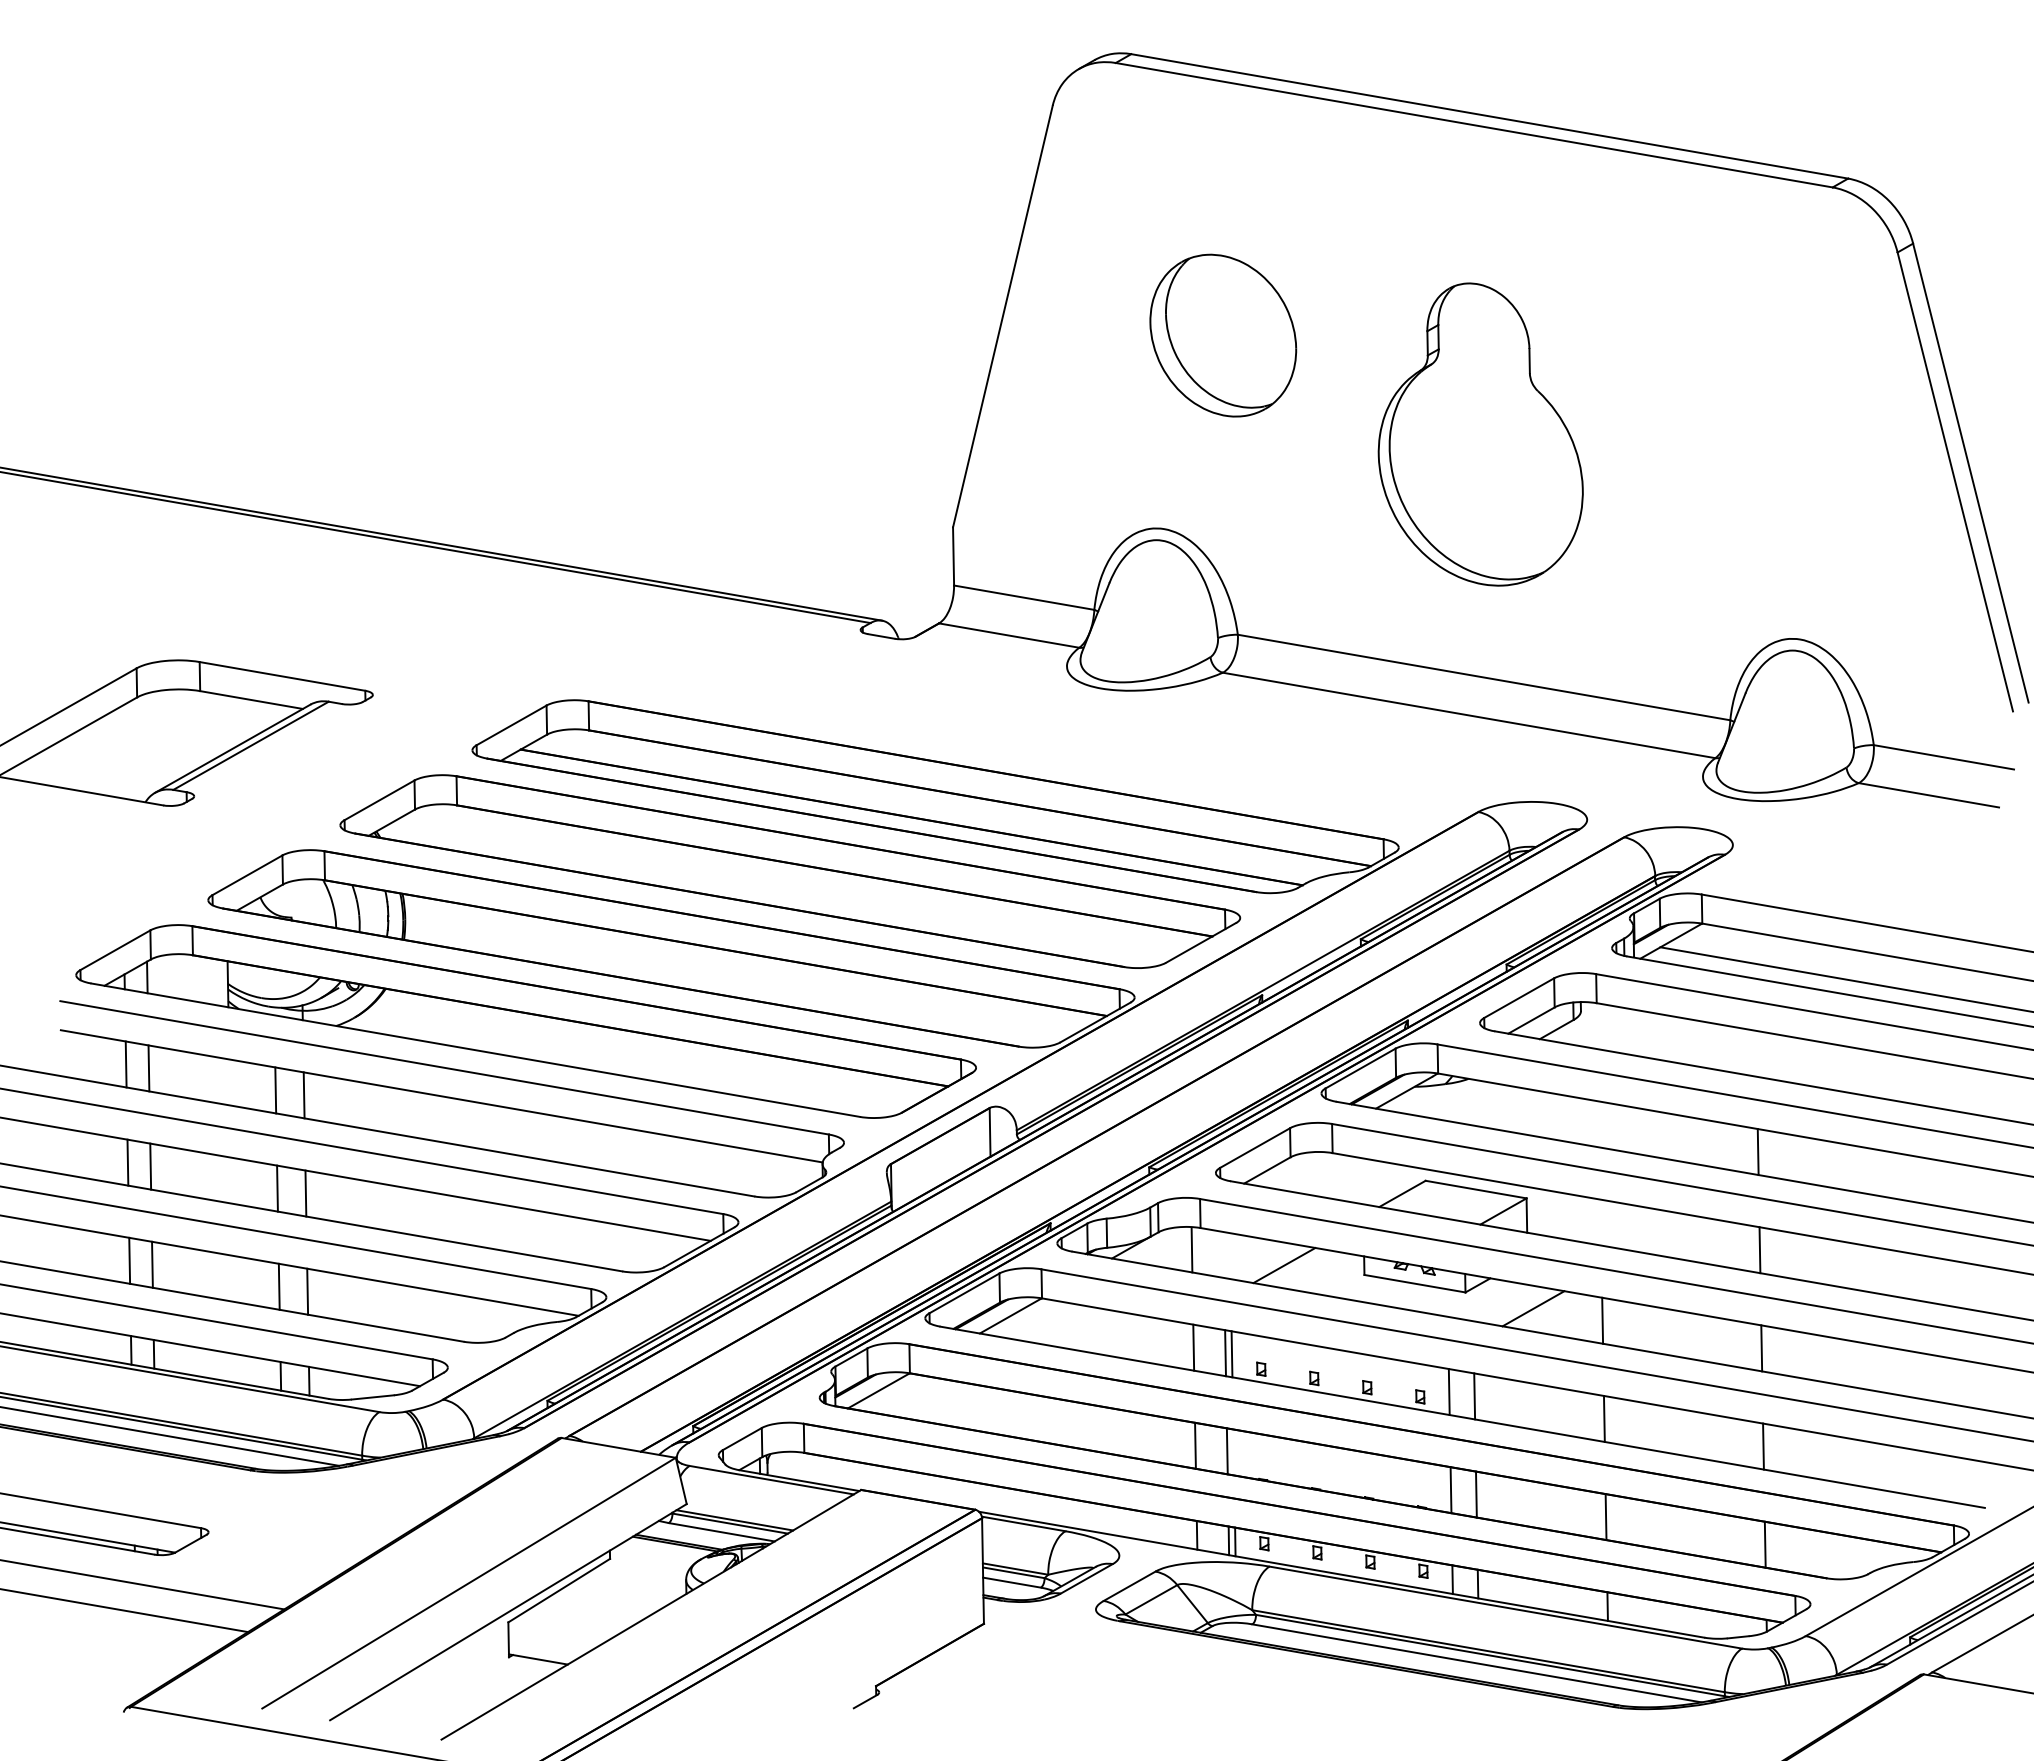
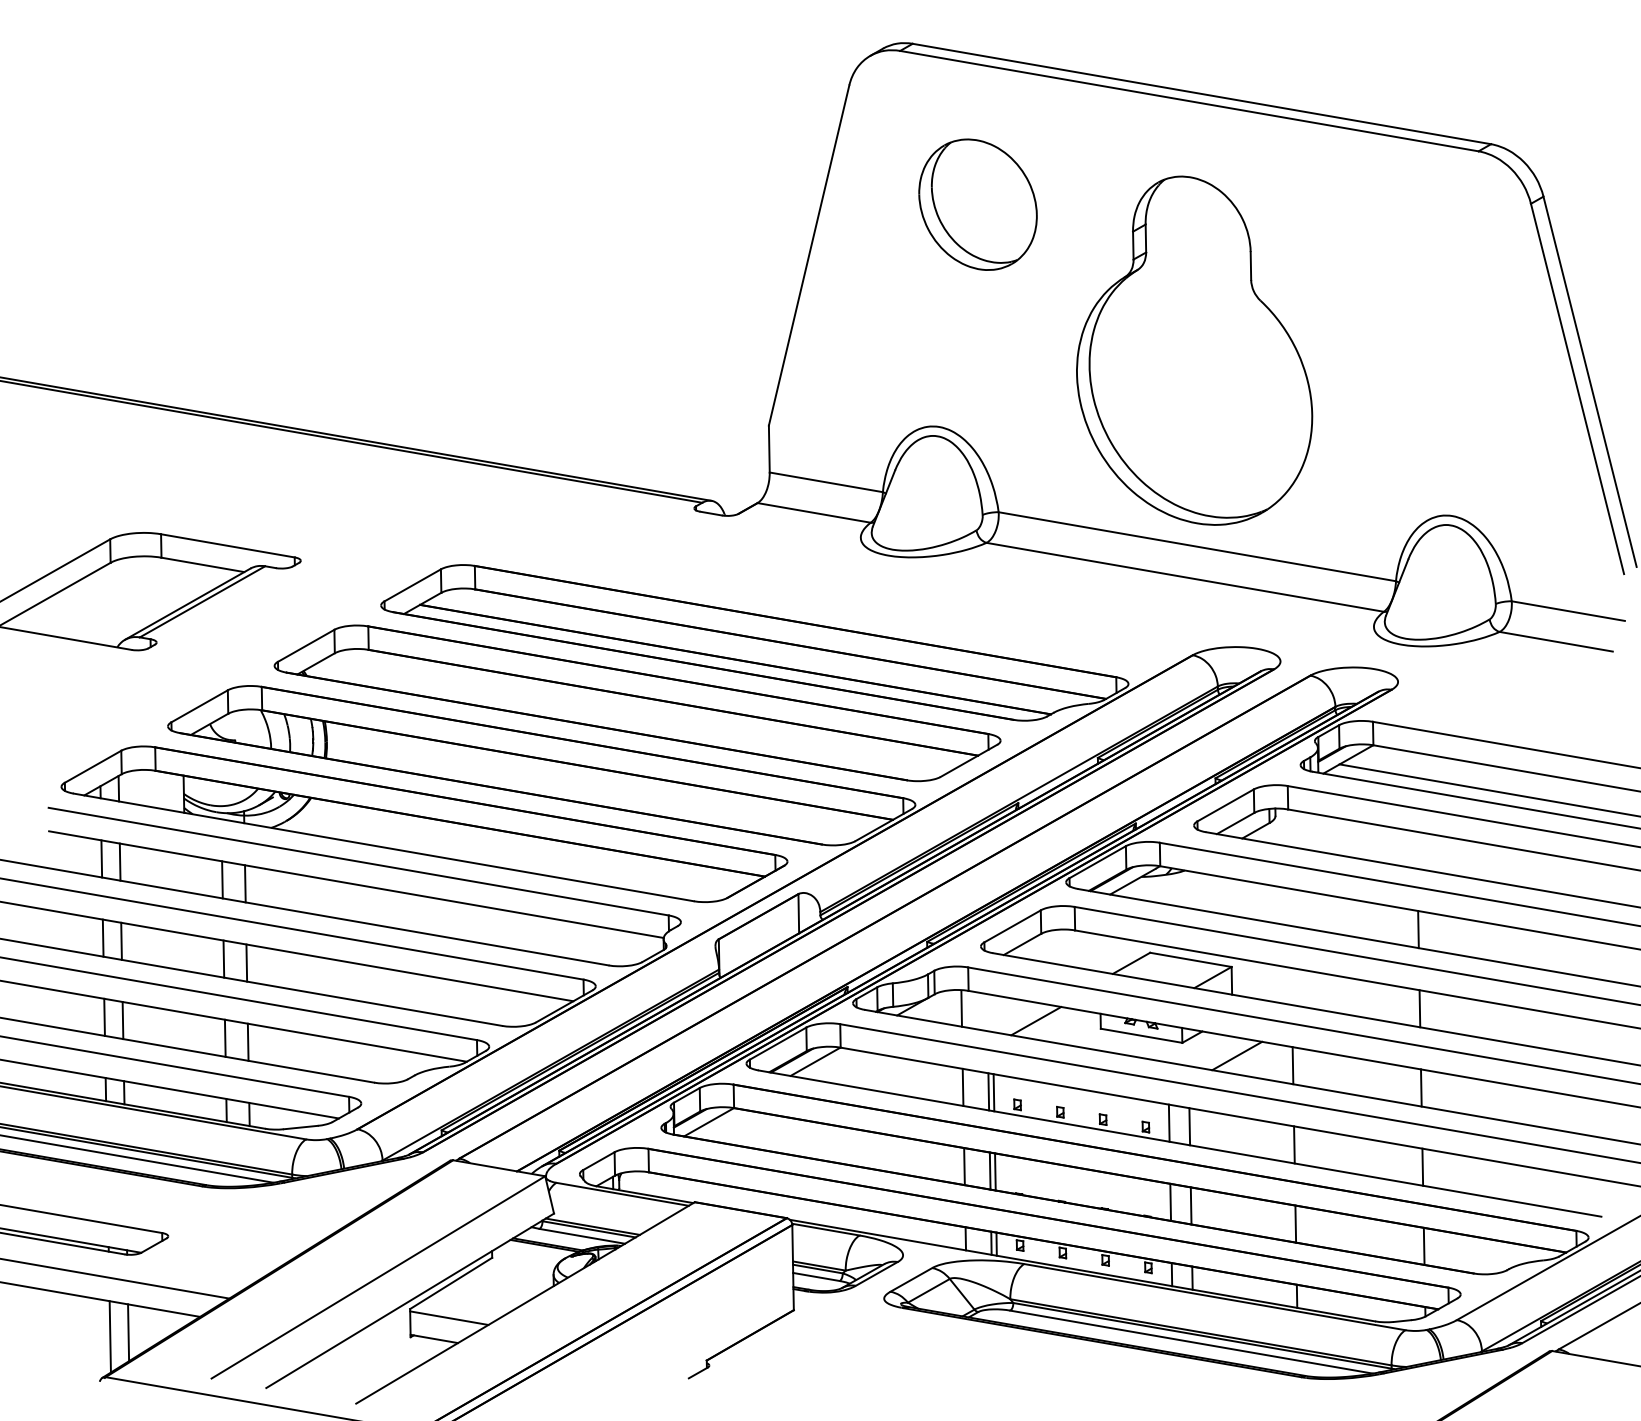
part: (1223, 335) -> (978, 204), moved
part: (1480, 434) -> (1194, 350), size x1.43
line: (1233, 1452) -> (995, 1171), added
line: (556, 1633) -> (448, 1318), added
line: (159, 1651) -> (128, 1332), added
line: (136, 1656) -> (110, 1336), added

